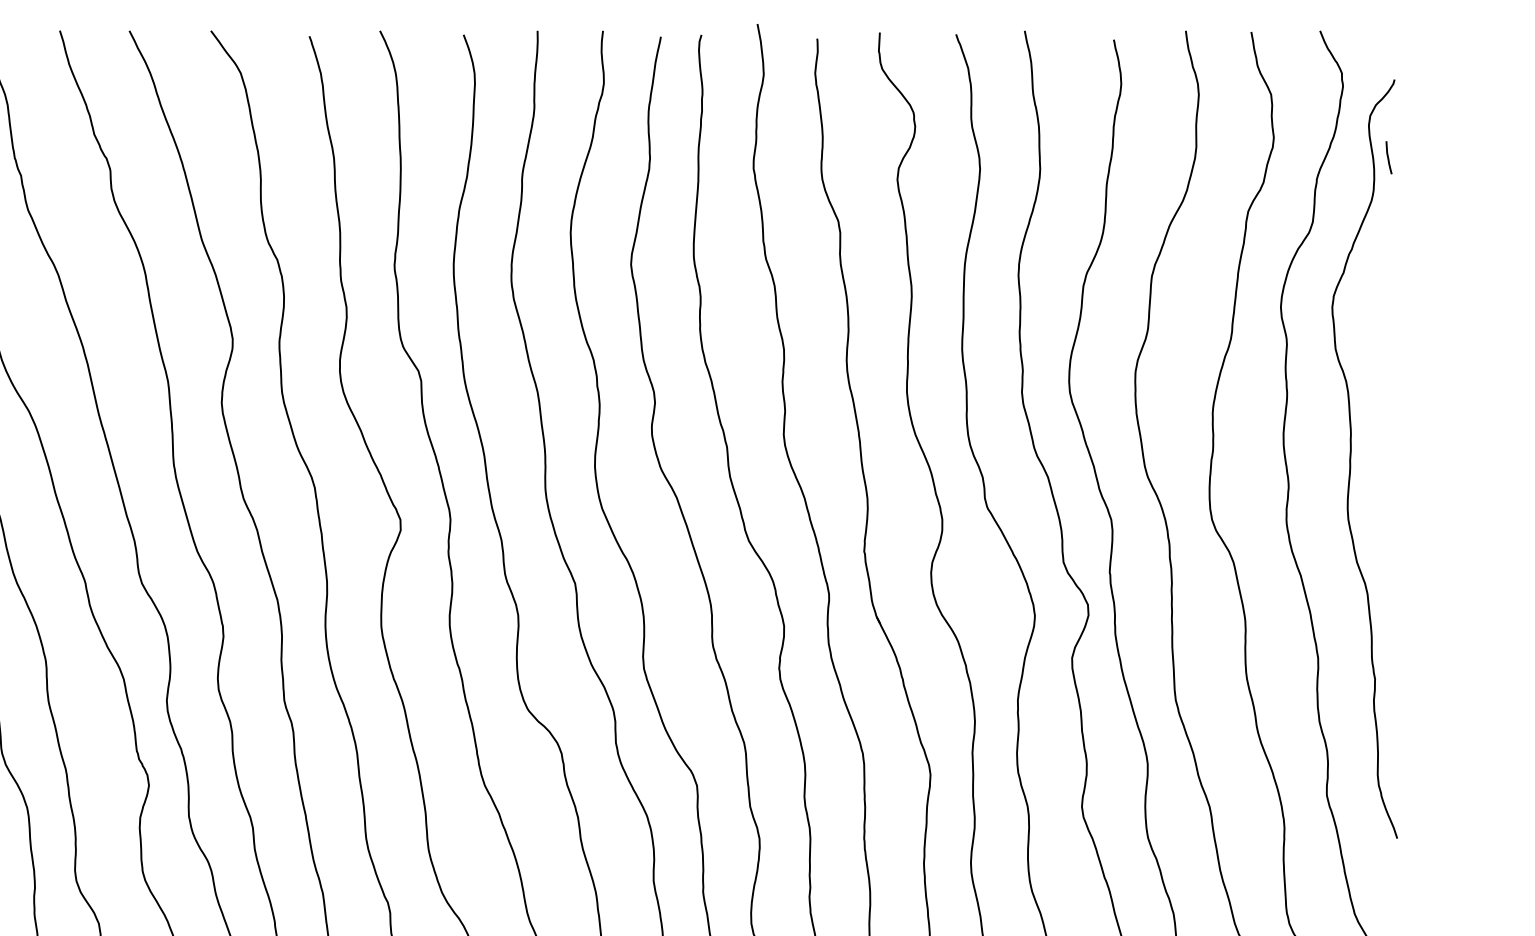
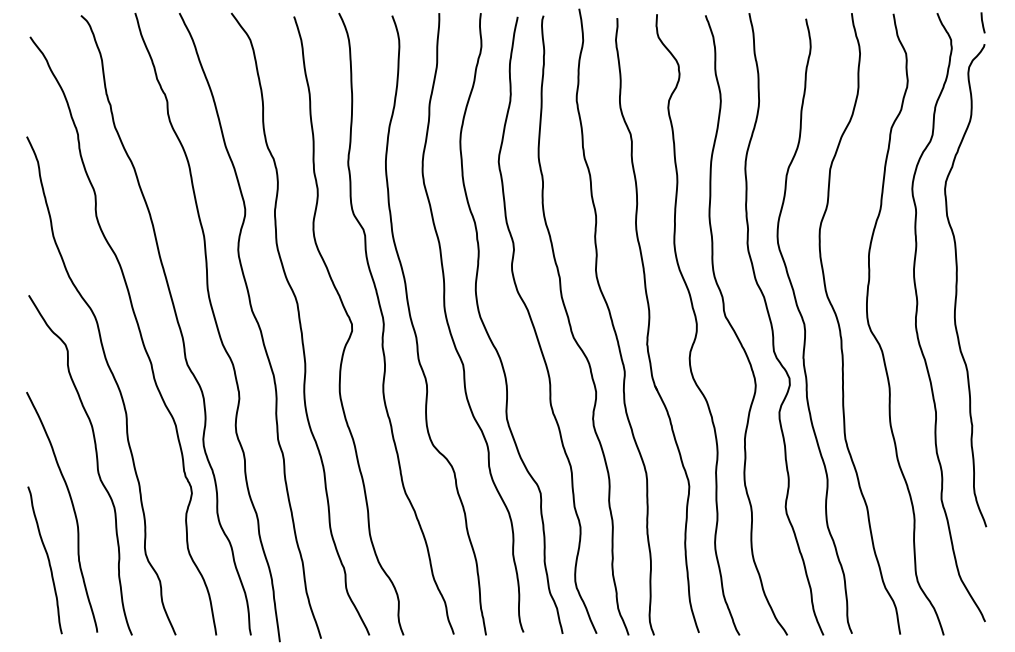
line: (1388, 157) -> (982, 22), moved

